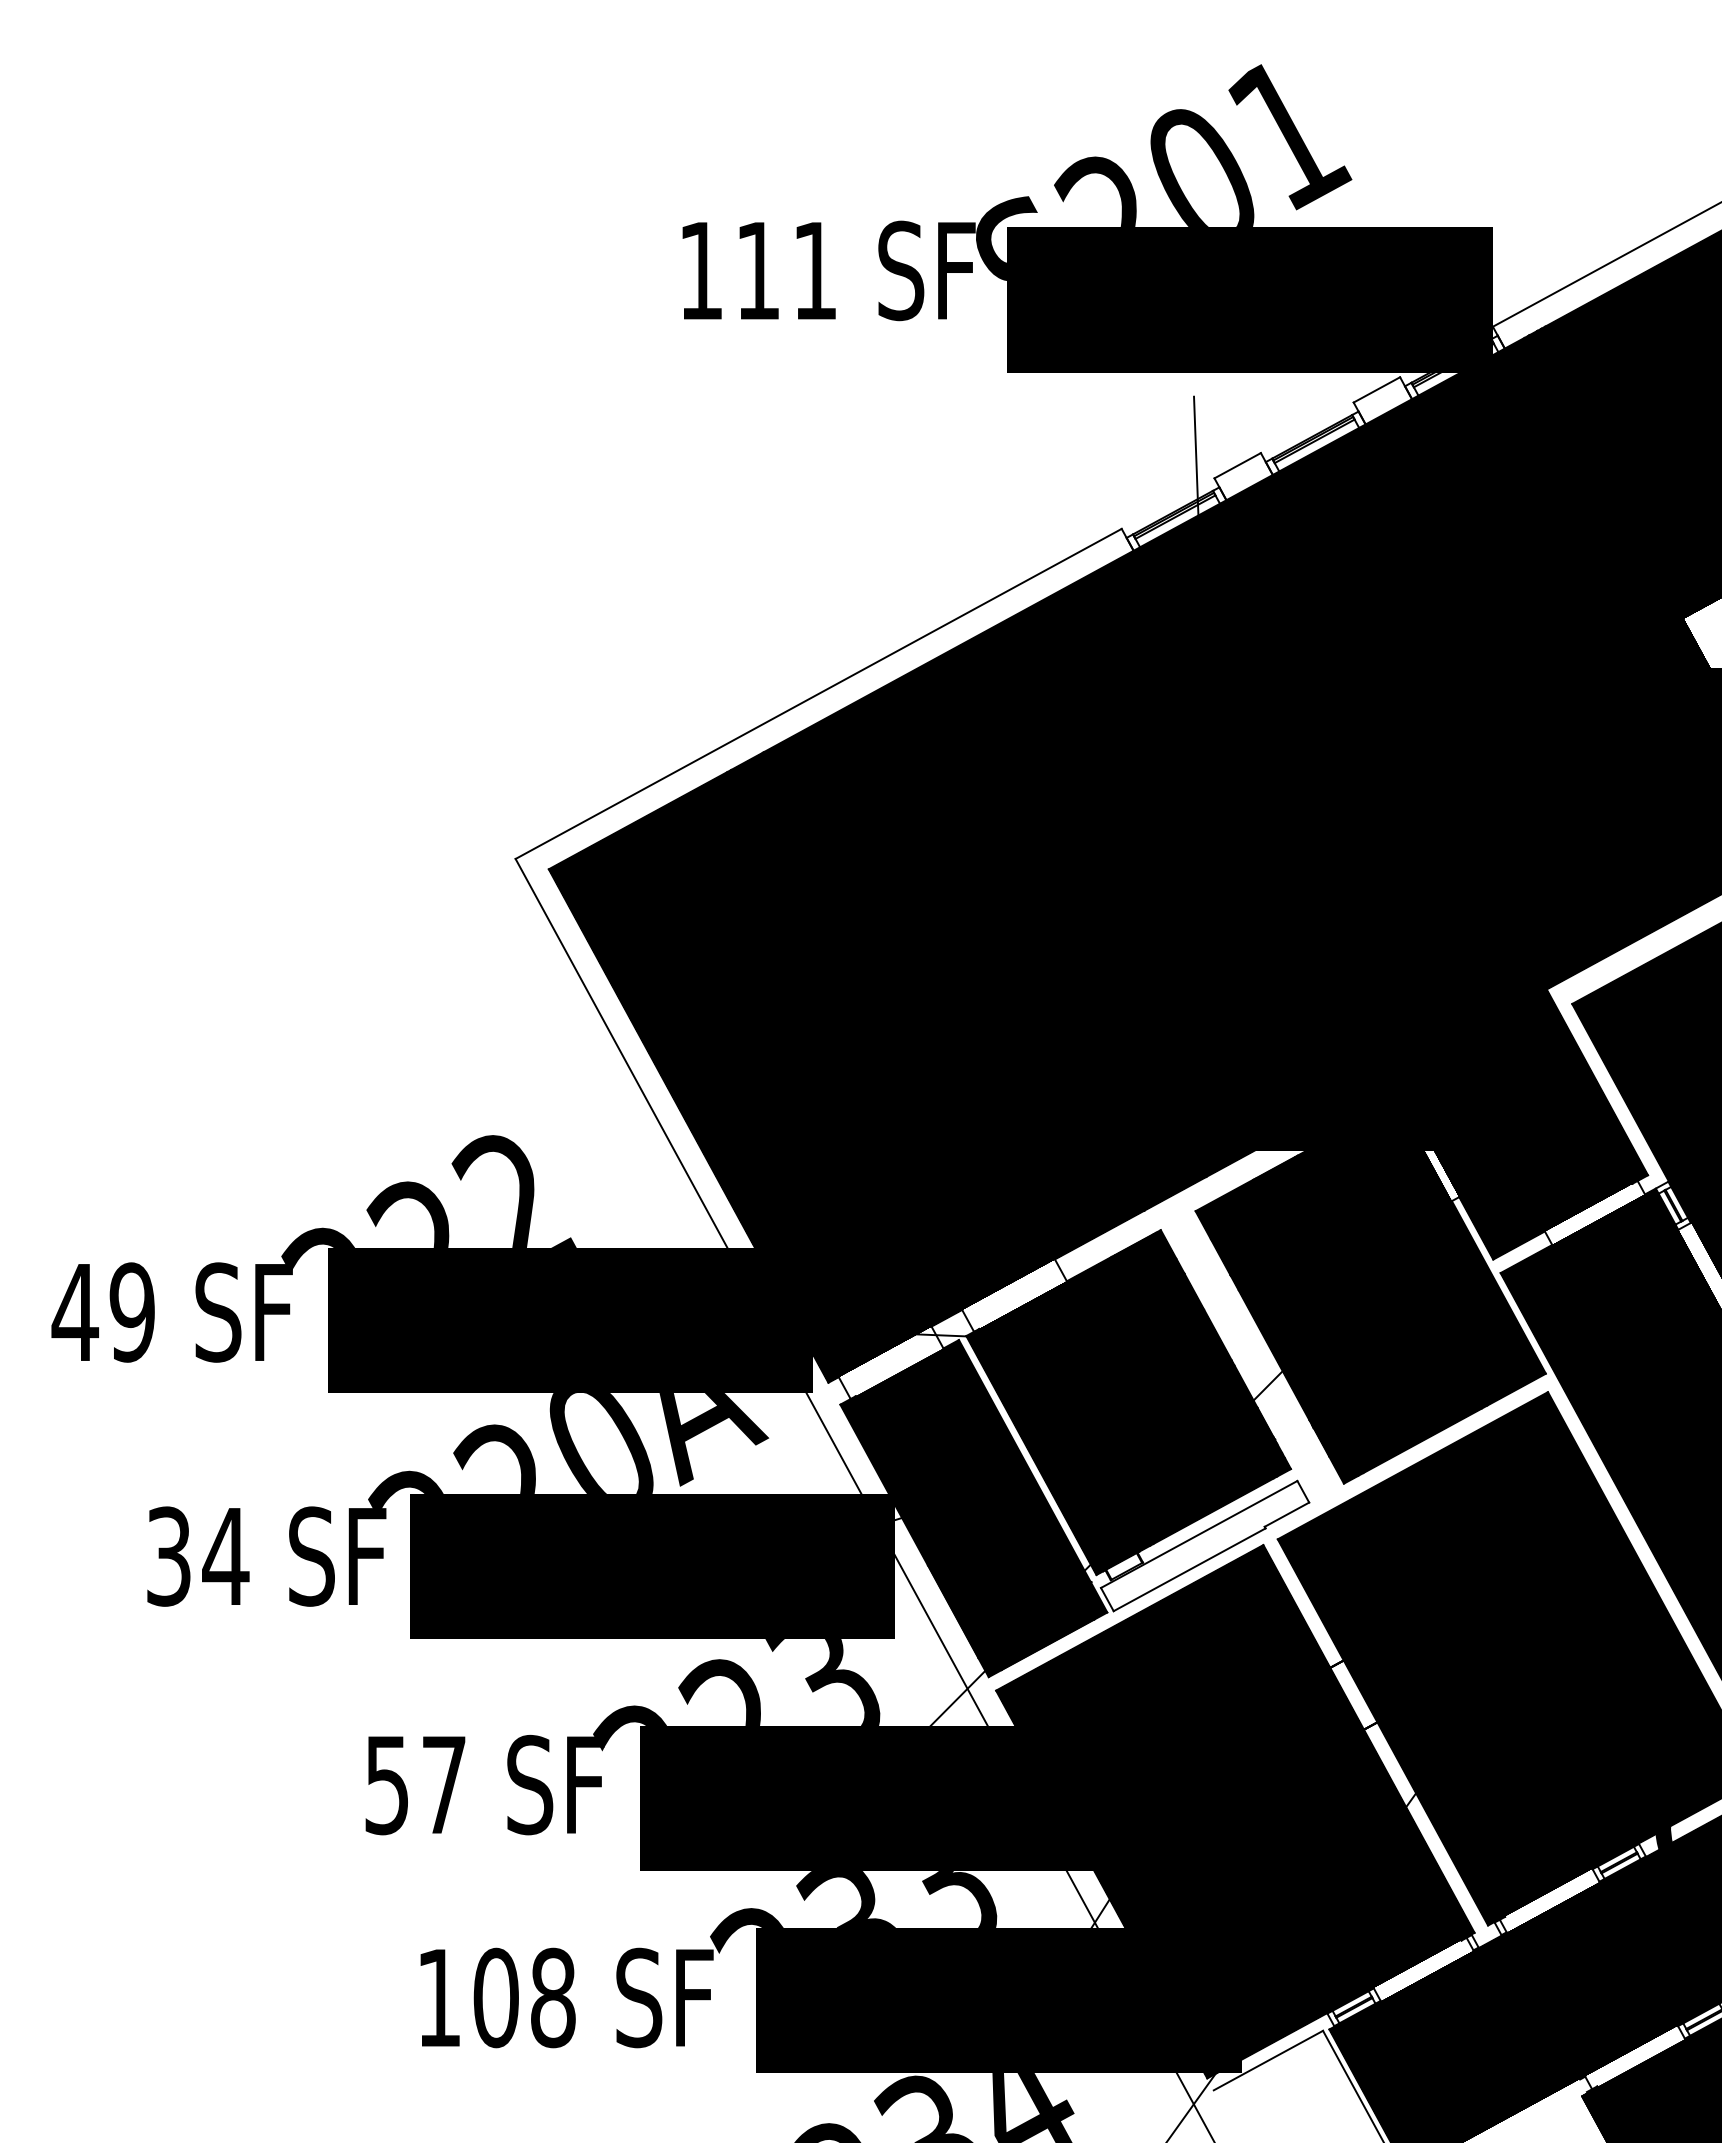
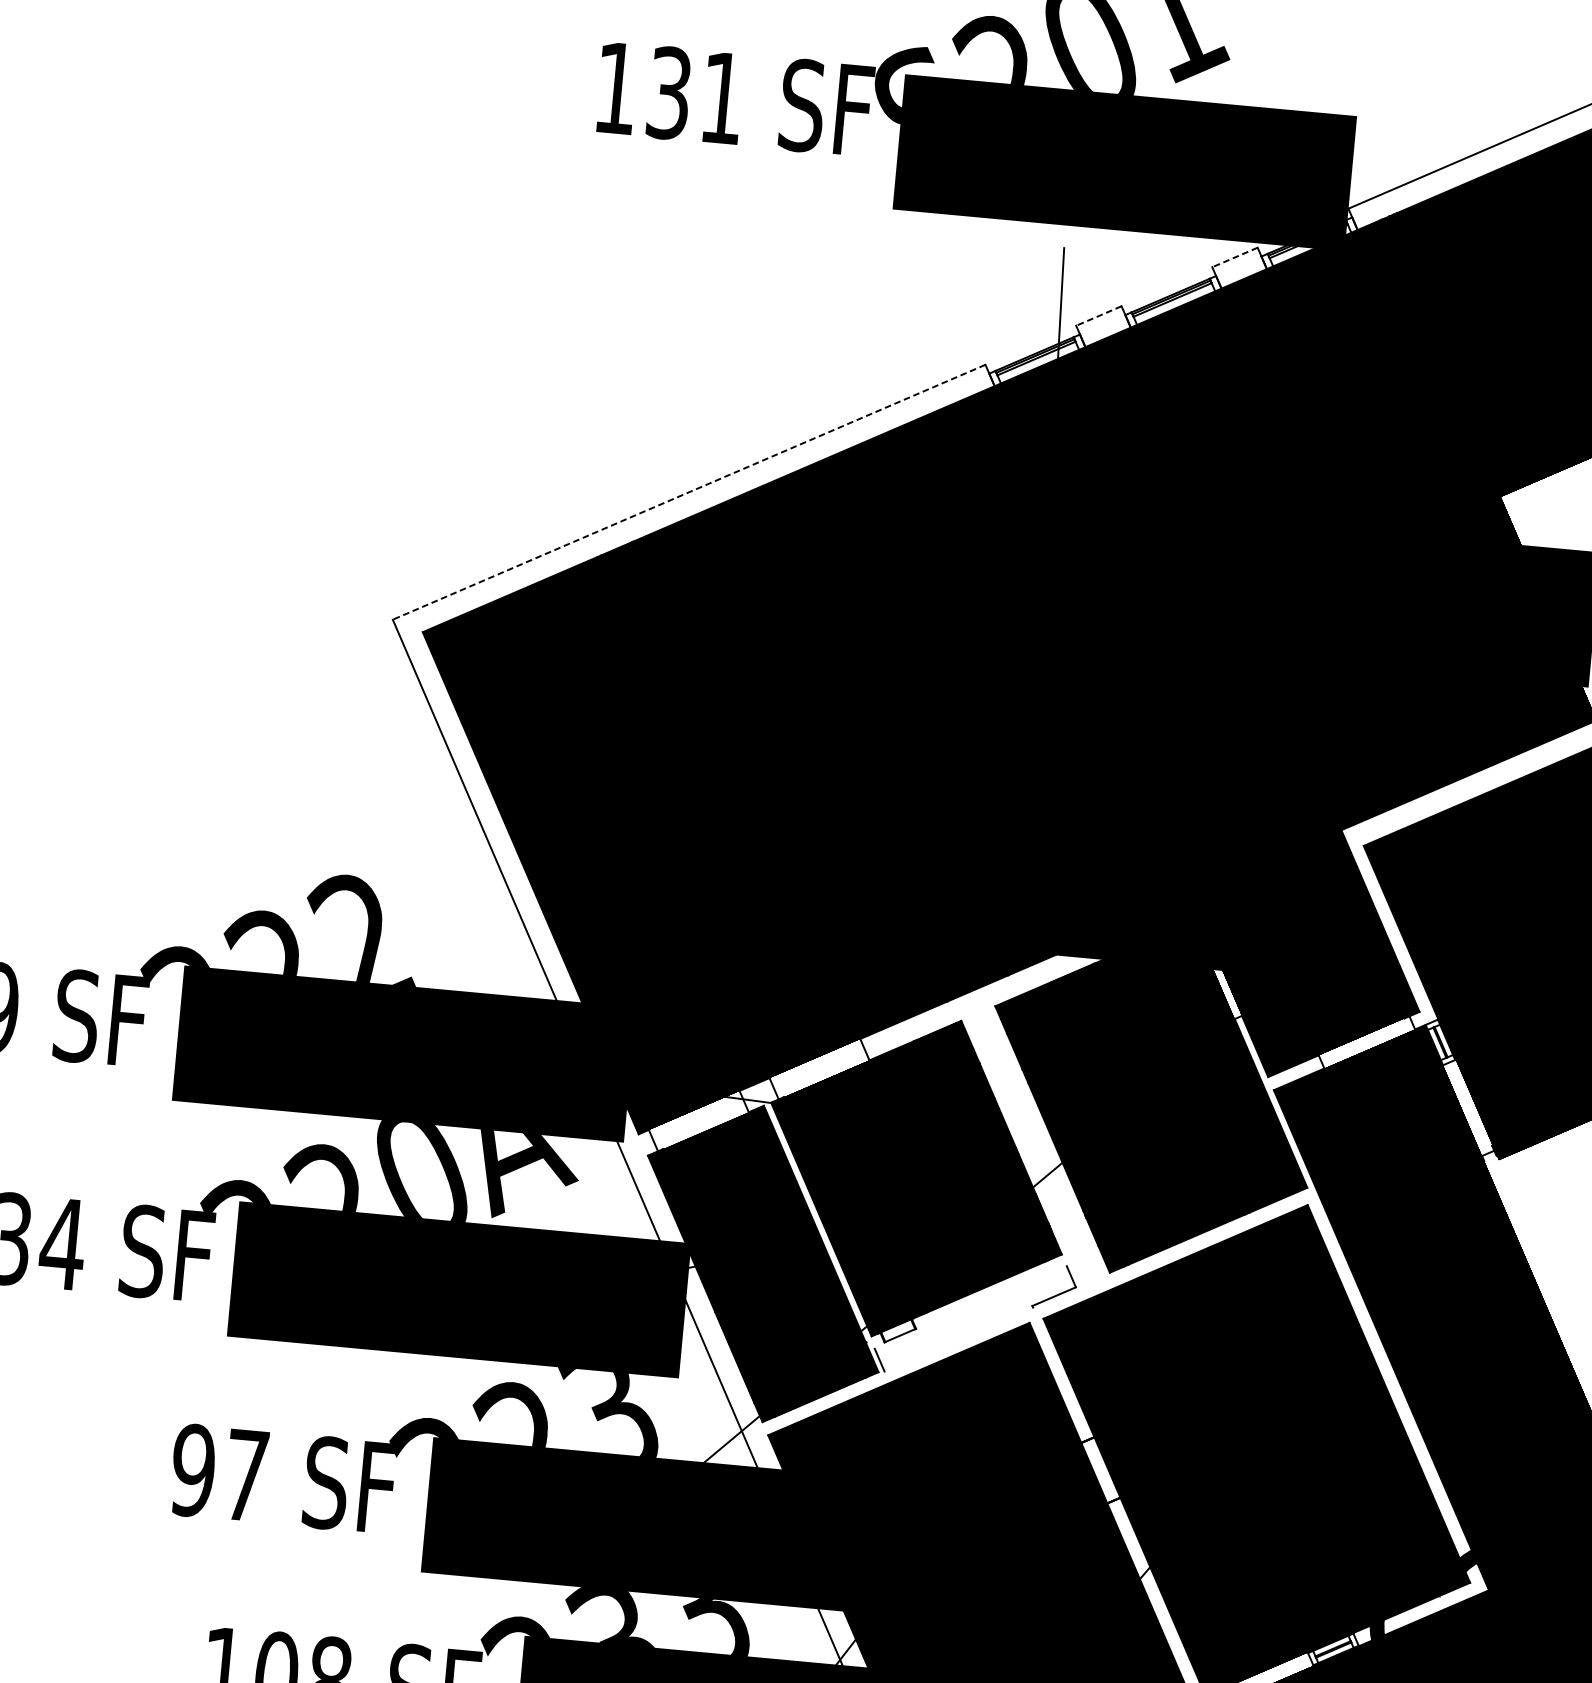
text: (757, 270) -> (668, 92), 111 -> 131
line: (1376, 390) -> (1234, 257), solid -> dashed
line: (1237, 465) -> (1098, 315), solid -> dashed
line: (818, 694) -> (688, 492), solid -> dashed
line: (1199, 1534) -> (971, 1307), removed
line: (1189, 1569) -> (958, 1339), removed
text: (386, 1784) -> (192, 1470), 57 -> 97

